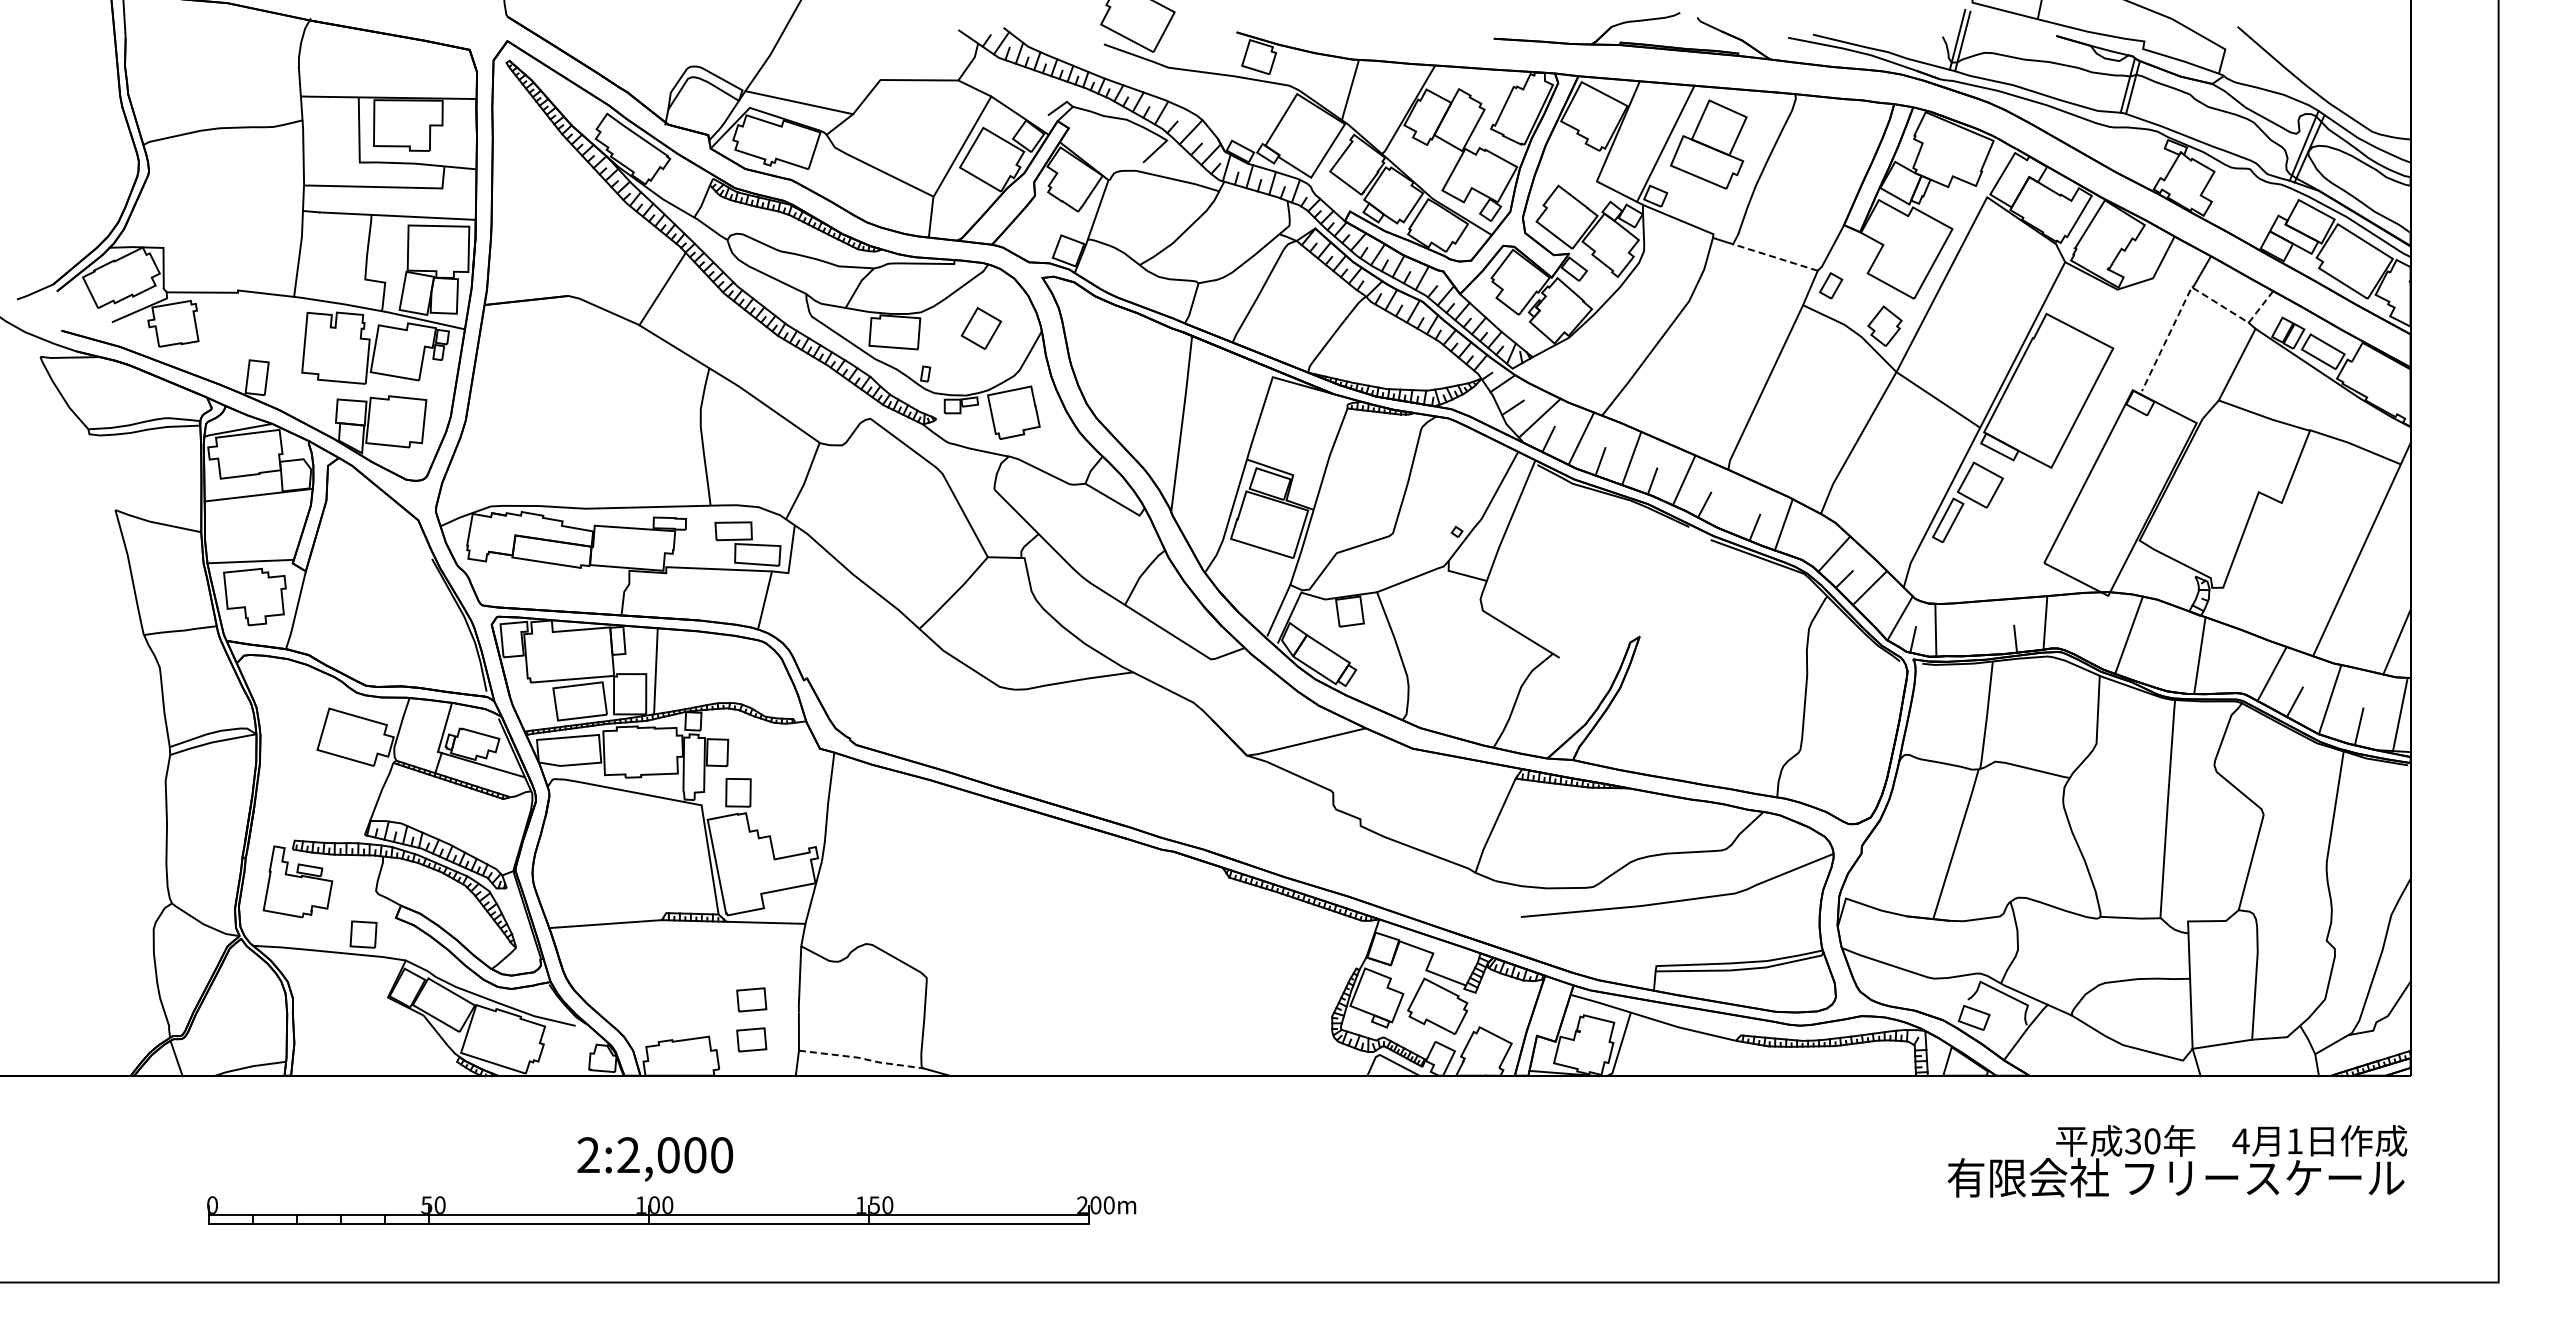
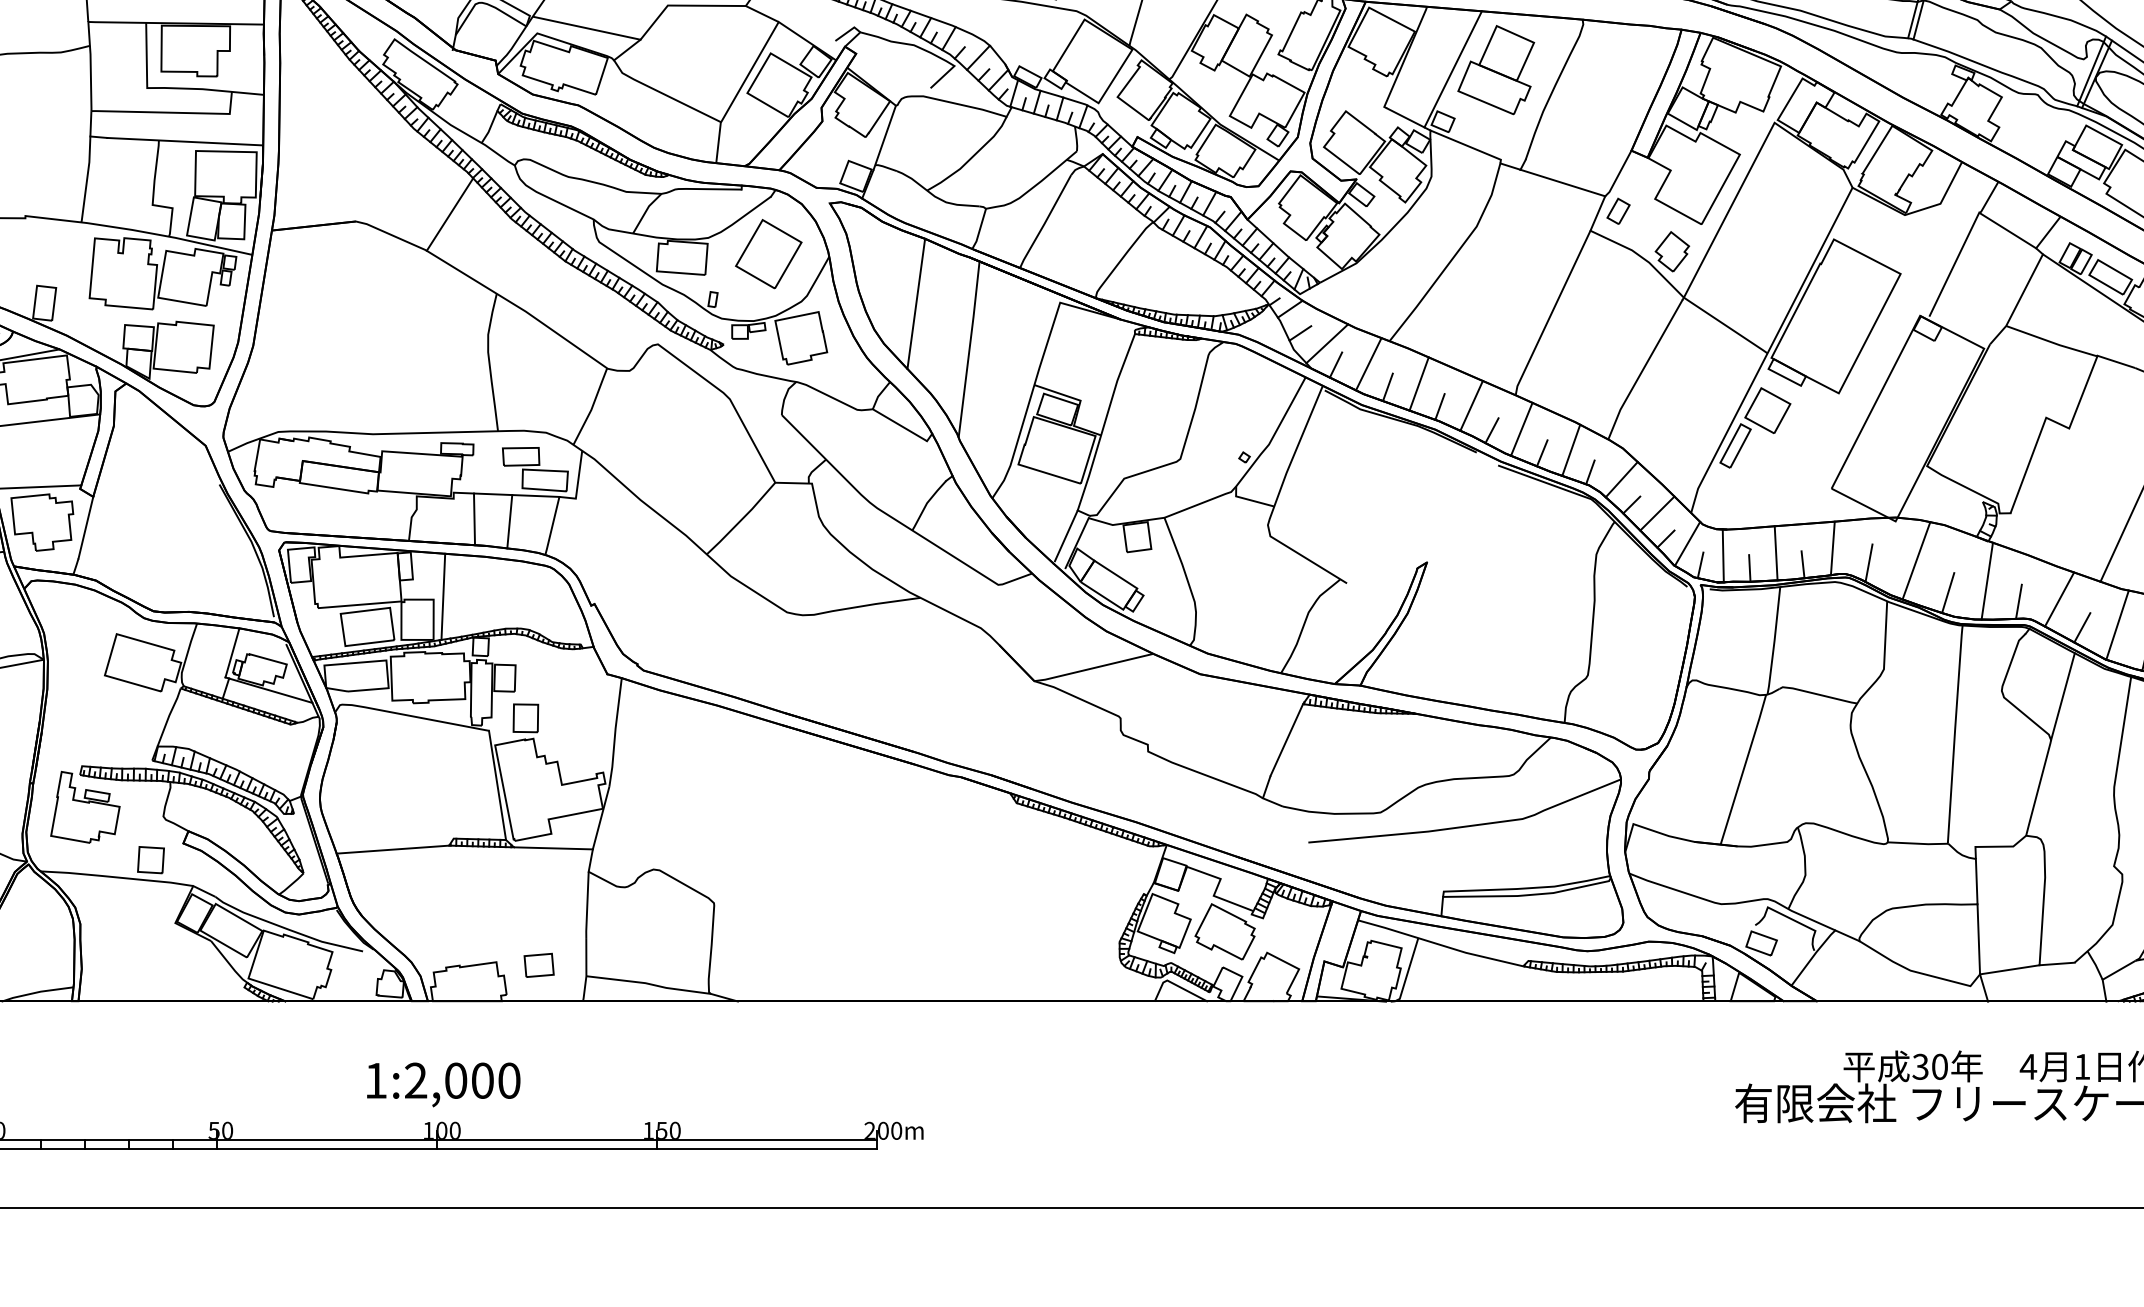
line: (1774, 257) -> (1561, 183), dashed -> solid
line: (2190, 289) -> (1977, 215), dashed -> solid
part: (981, 328) -> (768, 254), size x1.67
line: (1128, 378) -> (915, 304), added
line: (1734, 503) -> (1521, 429), added
line: (1802, 546) -> (1589, 472), added
line: (686, 593) -> (473, 519), added
line: (721, 595) -> (508, 521), added
line: (1878, 613) -> (1665, 539), added
line: (1988, 627) -> (1775, 553), added
line: (2081, 637) -> (1868, 563), added
line: (1962, 642) -> (1749, 568), added
line: (2160, 667) -> (1947, 593), added
line: (2231, 676) -> (2018, 602), added
line: (2275, 770) -> (2062, 696), added
part: (751, 999) -> (538, 925), removed
line: (861, 1058) -> (648, 984), dashed -> solid
text: (588, 1154) -> (375, 1080), 2:2,000 -> 1:2,000

